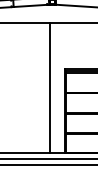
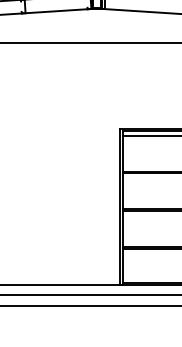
line: (49, 88) -> (91, 164), removed

